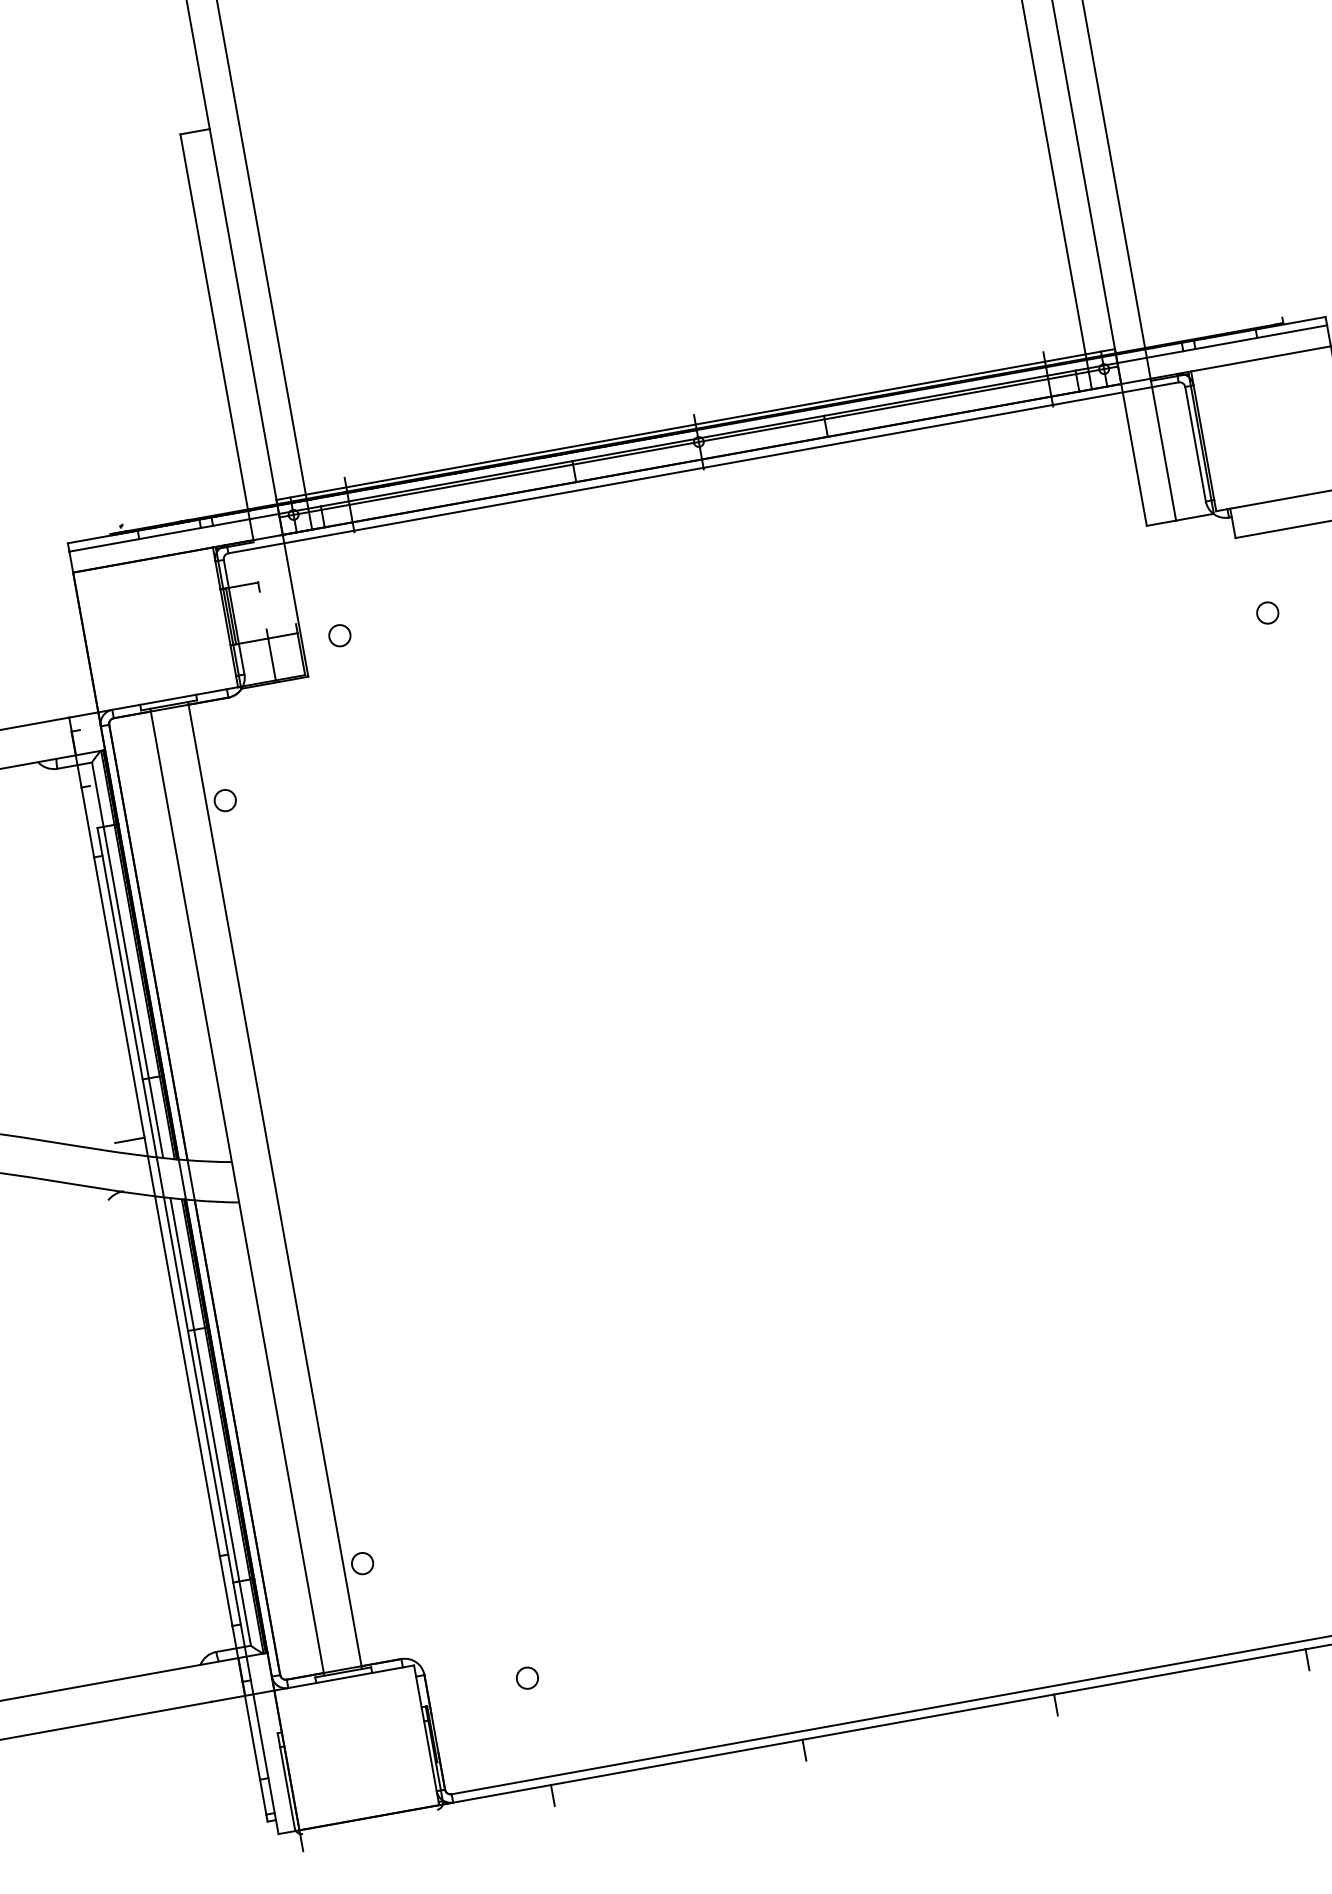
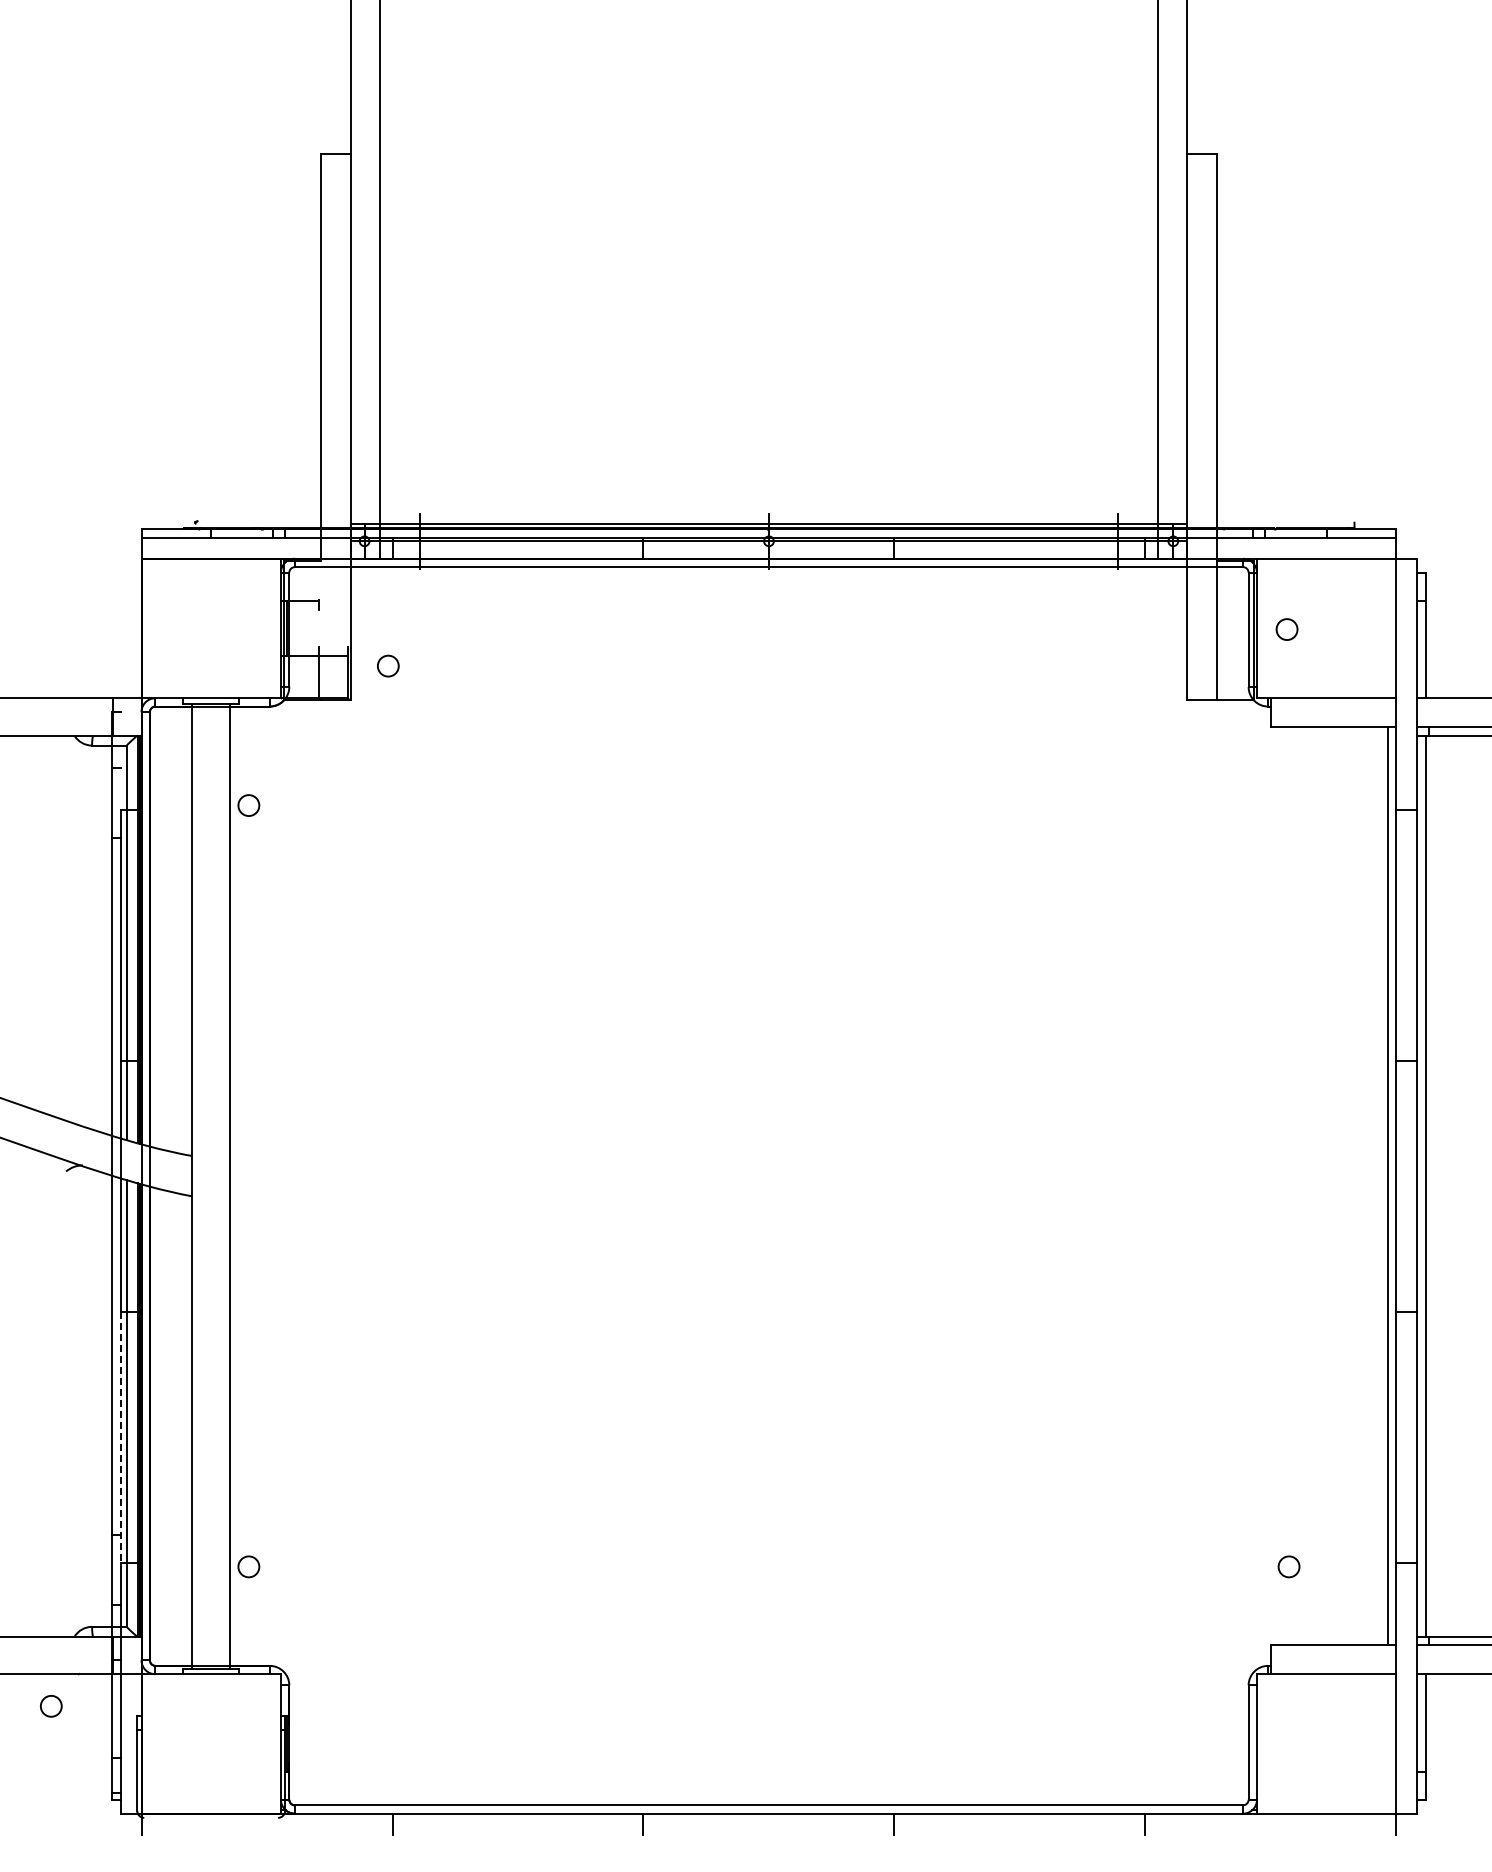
circle: (1267, 613) -> (1286, 629), moved
line: (129, 1140) -> (97, 1117), removed
line: (210, 1457) -> (120, 1437), solid -> dashed
circle: (527, 1678) -> (51, 1706), moved

